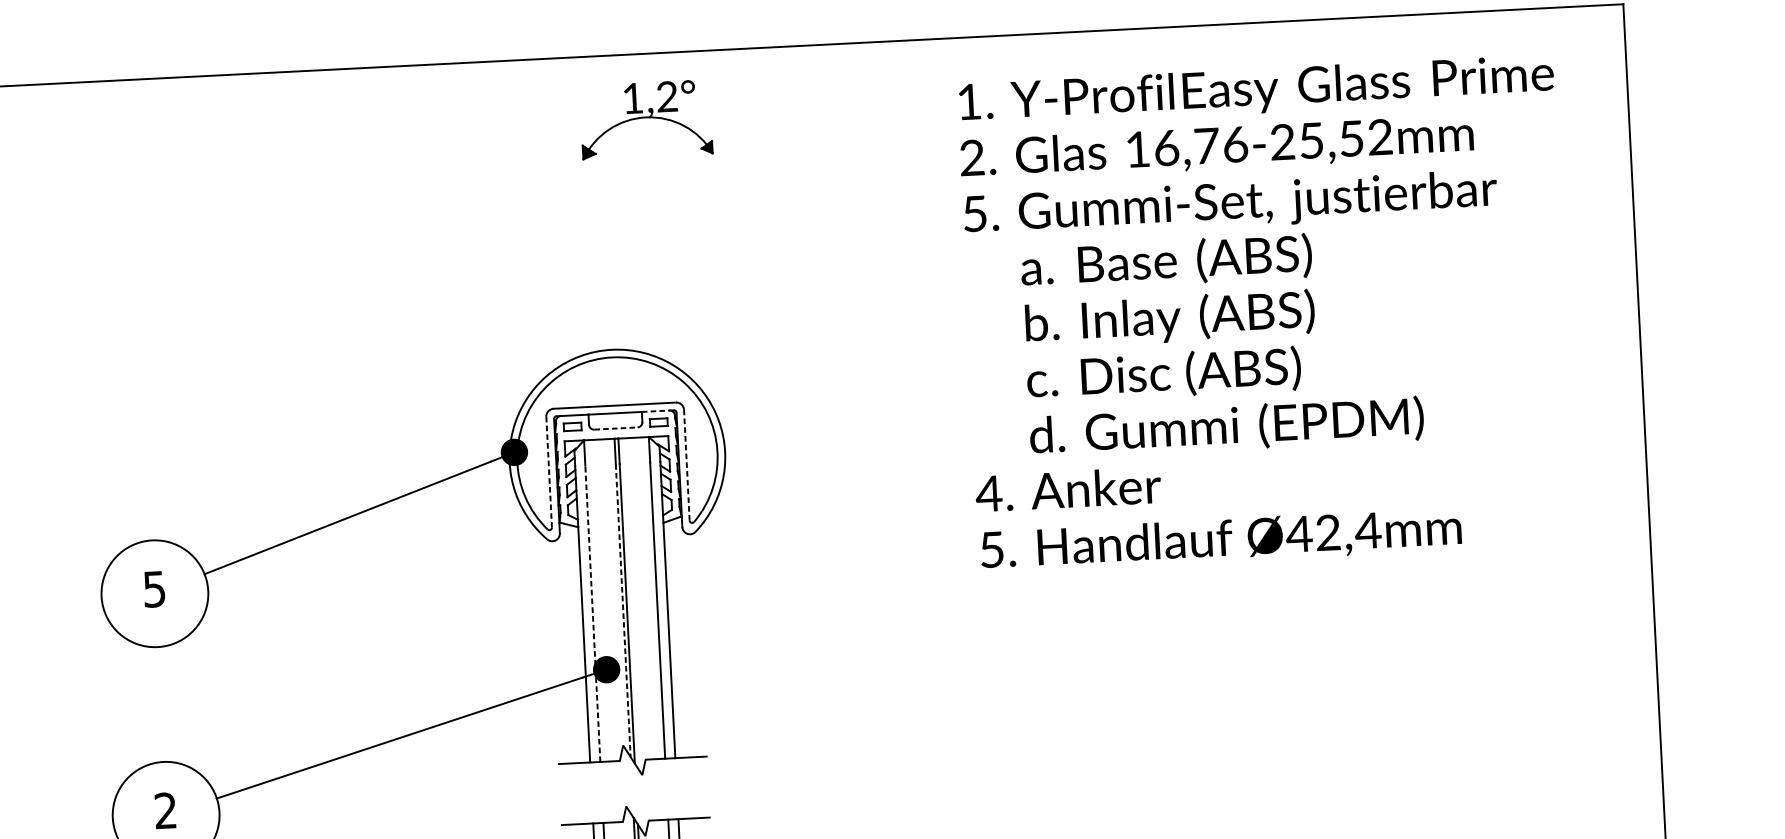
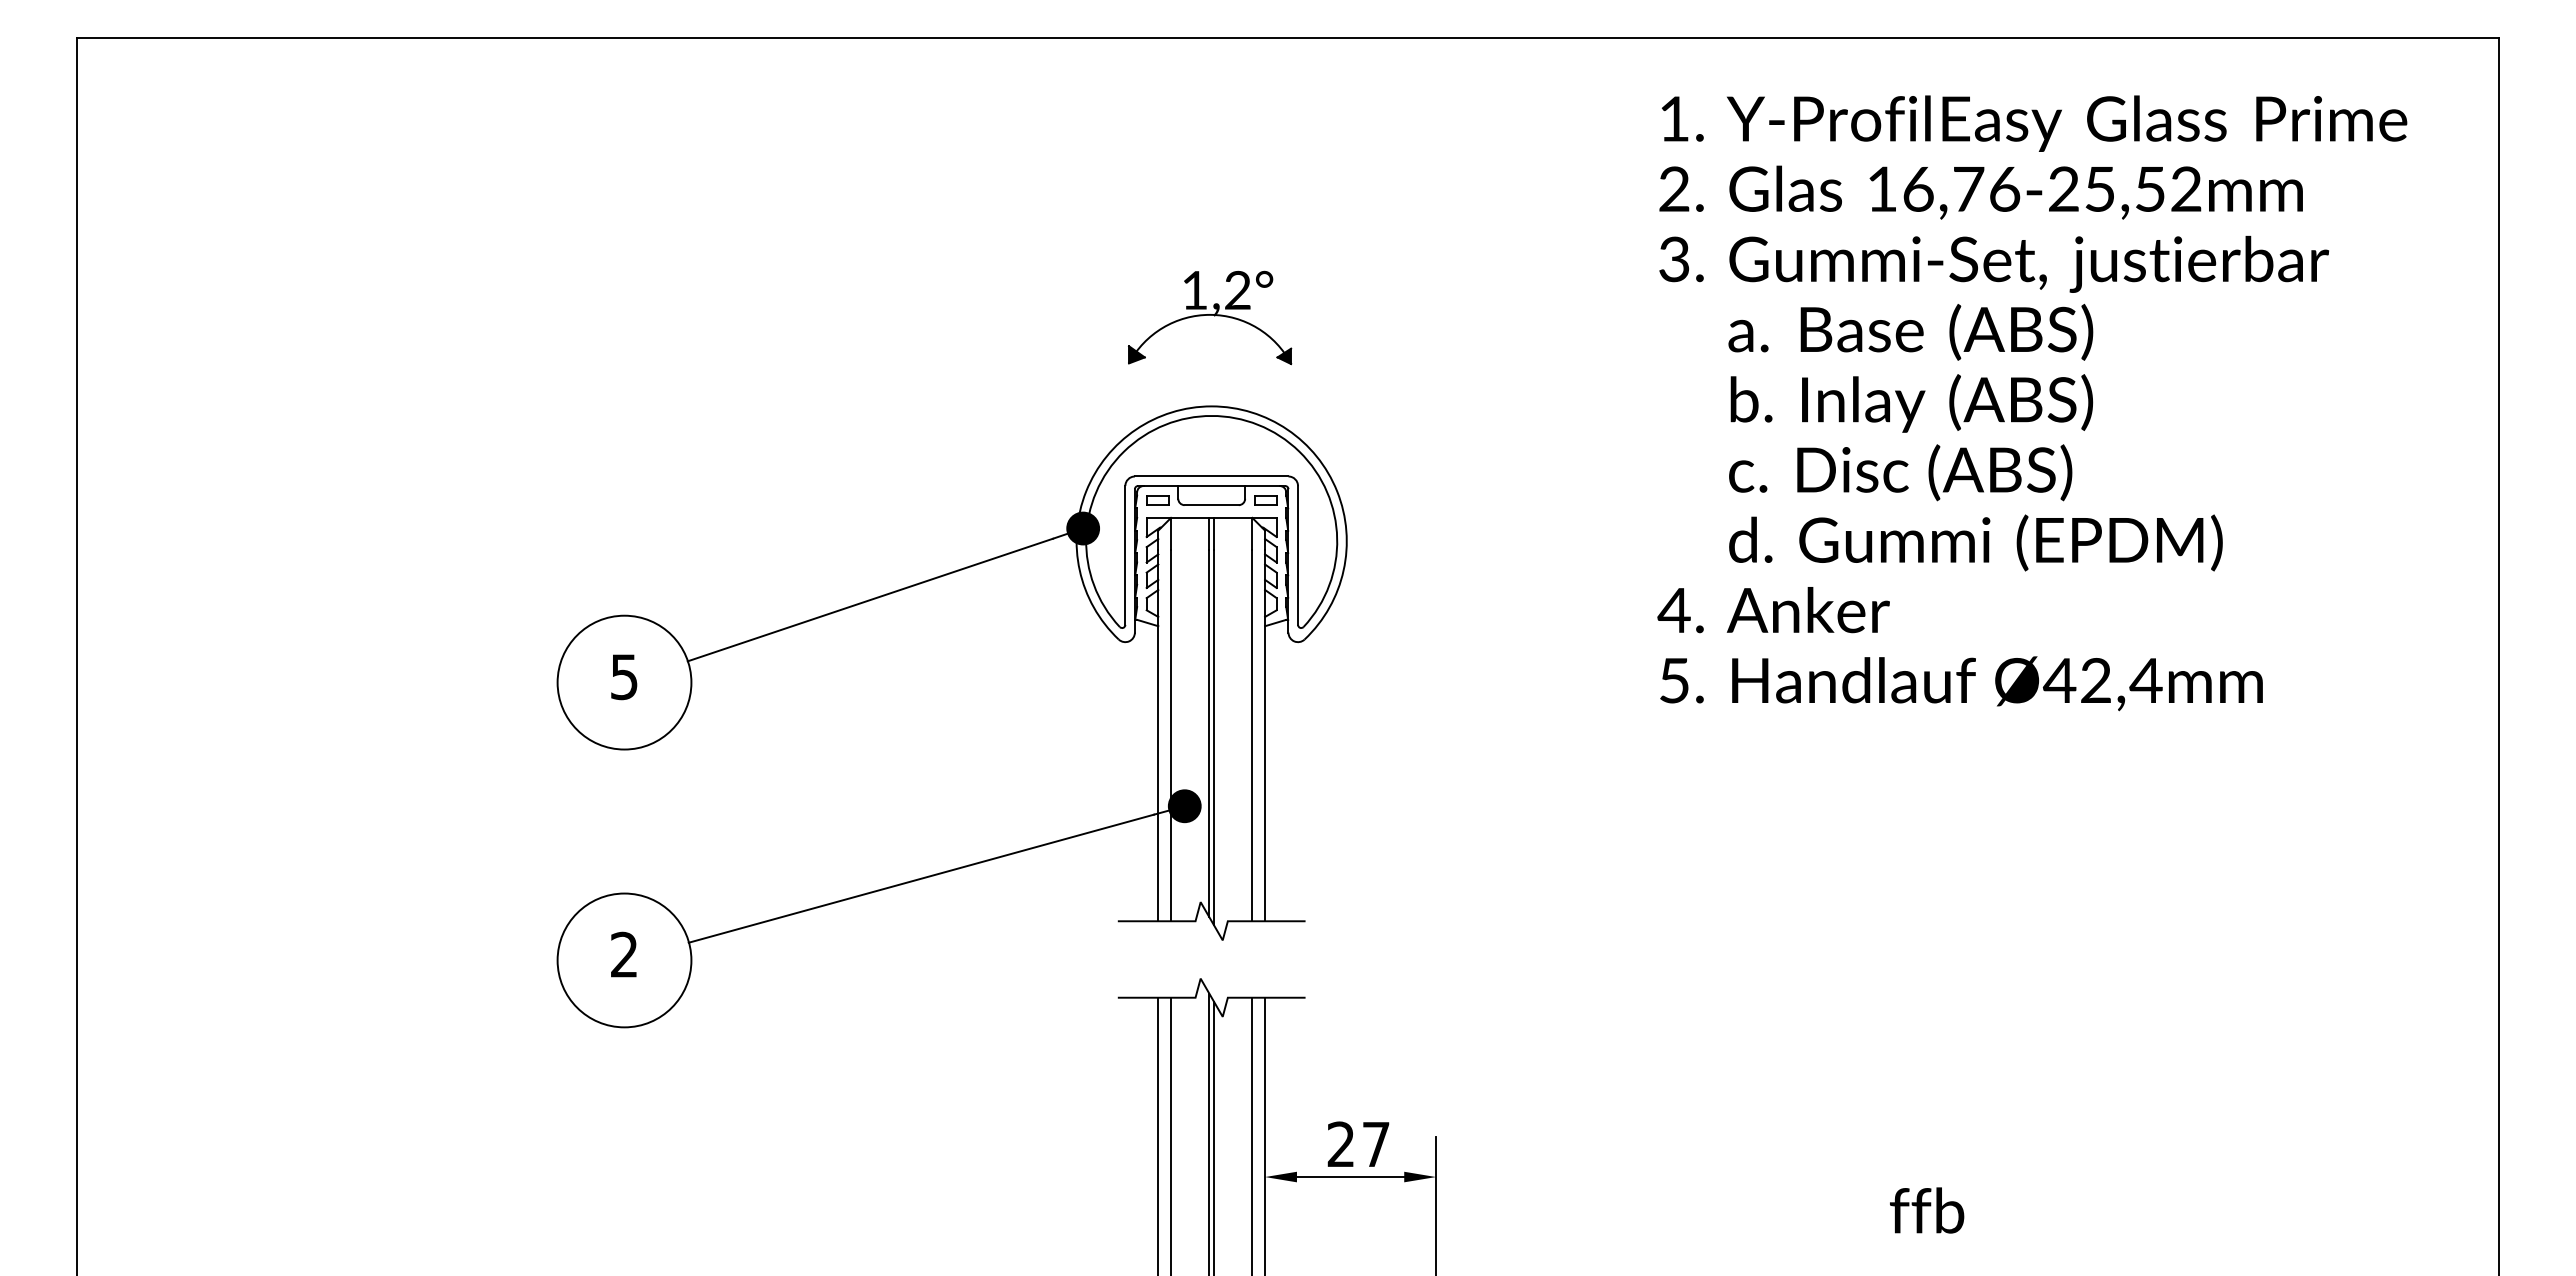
part: (646, 119) -> (1210, 317), moved
text: (975, 213) -> (1674, 259), 5. -> 3.
line: (656, 411) -> (1263, 486), dashed -> solid
line: (616, 428) -> (1212, 505), dashed -> solid
line: (687, 464) -> (1298, 554), dashed -> solid
line: (549, 472) -> (1125, 555), dashed -> solid
line: (623, 610) -> (1209, 733), dashed -> solid
line: (593, 613) -> (1171, 735), dashed -> solid

